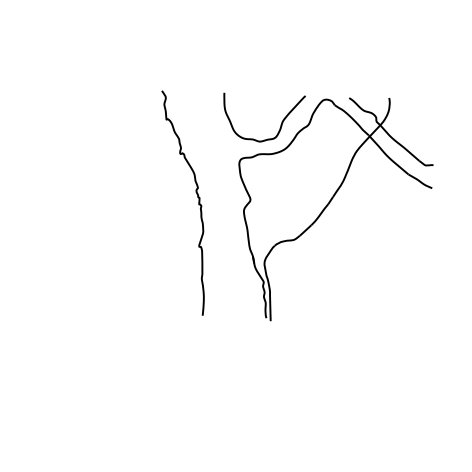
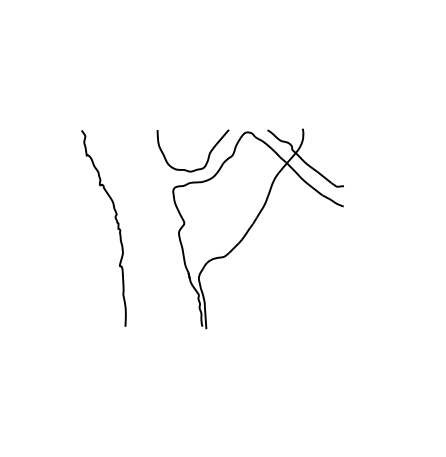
part: (197, 198) -> (116, 223), moved

